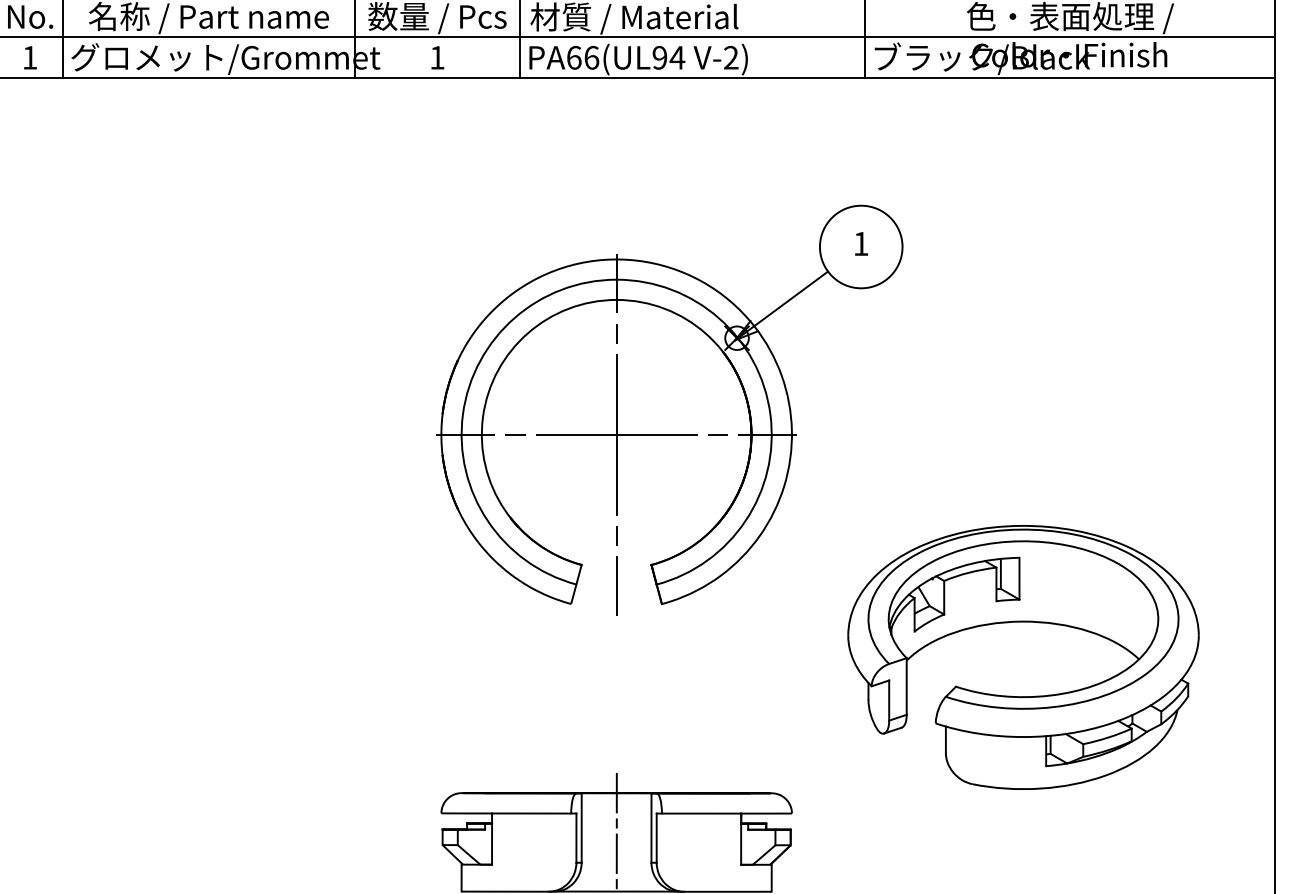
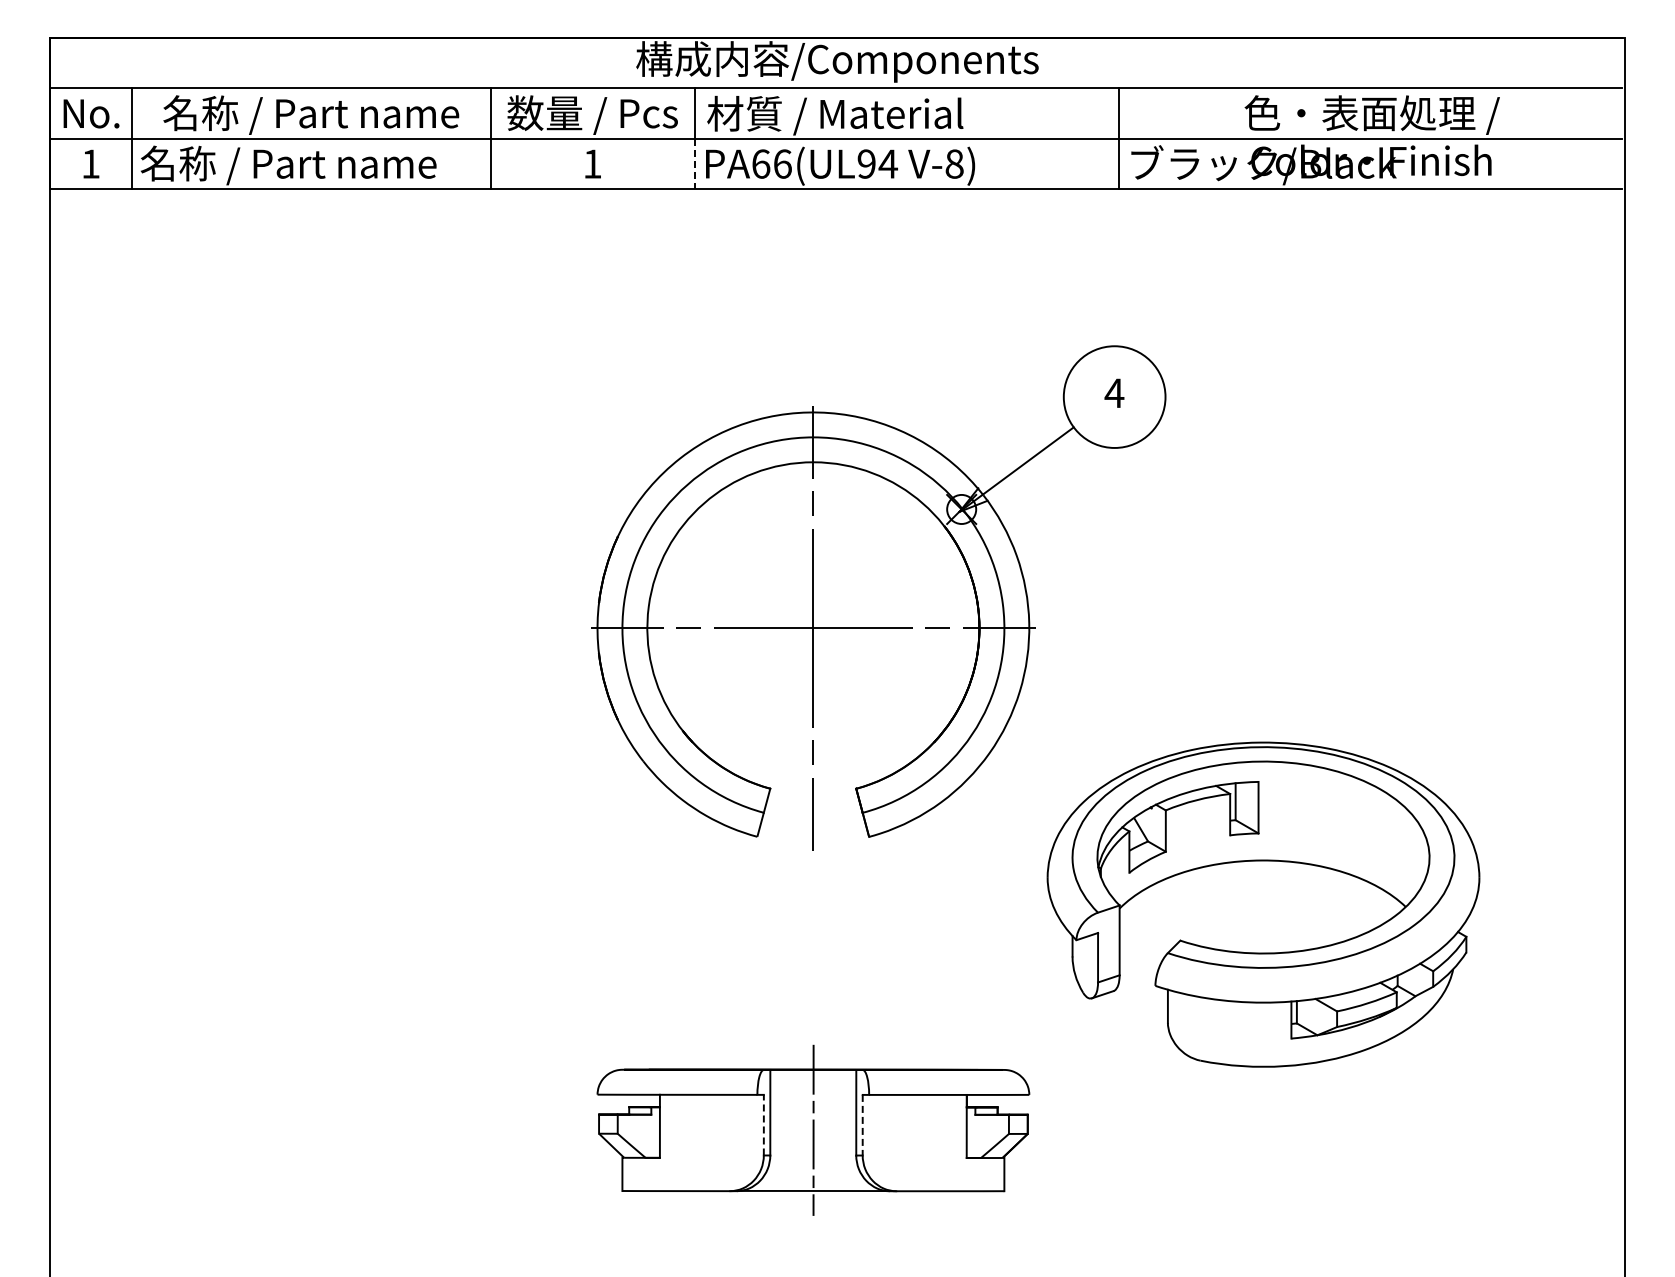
text: (731, 57) -> (954, 163), V-2) -> V-8)
text: (225, 58) -> (331, 165), グロメット/Grommet -> 名称 / Part name
line: (520, 58) -> (694, 164), solid -> dashed
text: (861, 243) -> (1114, 392), 1 -> 4
part: (1023, 622) -> (1263, 861), moved
line: (576, 837) -> (763, 1124), solid -> dashed
line: (656, 838) -> (862, 1125), solid -> dashed

